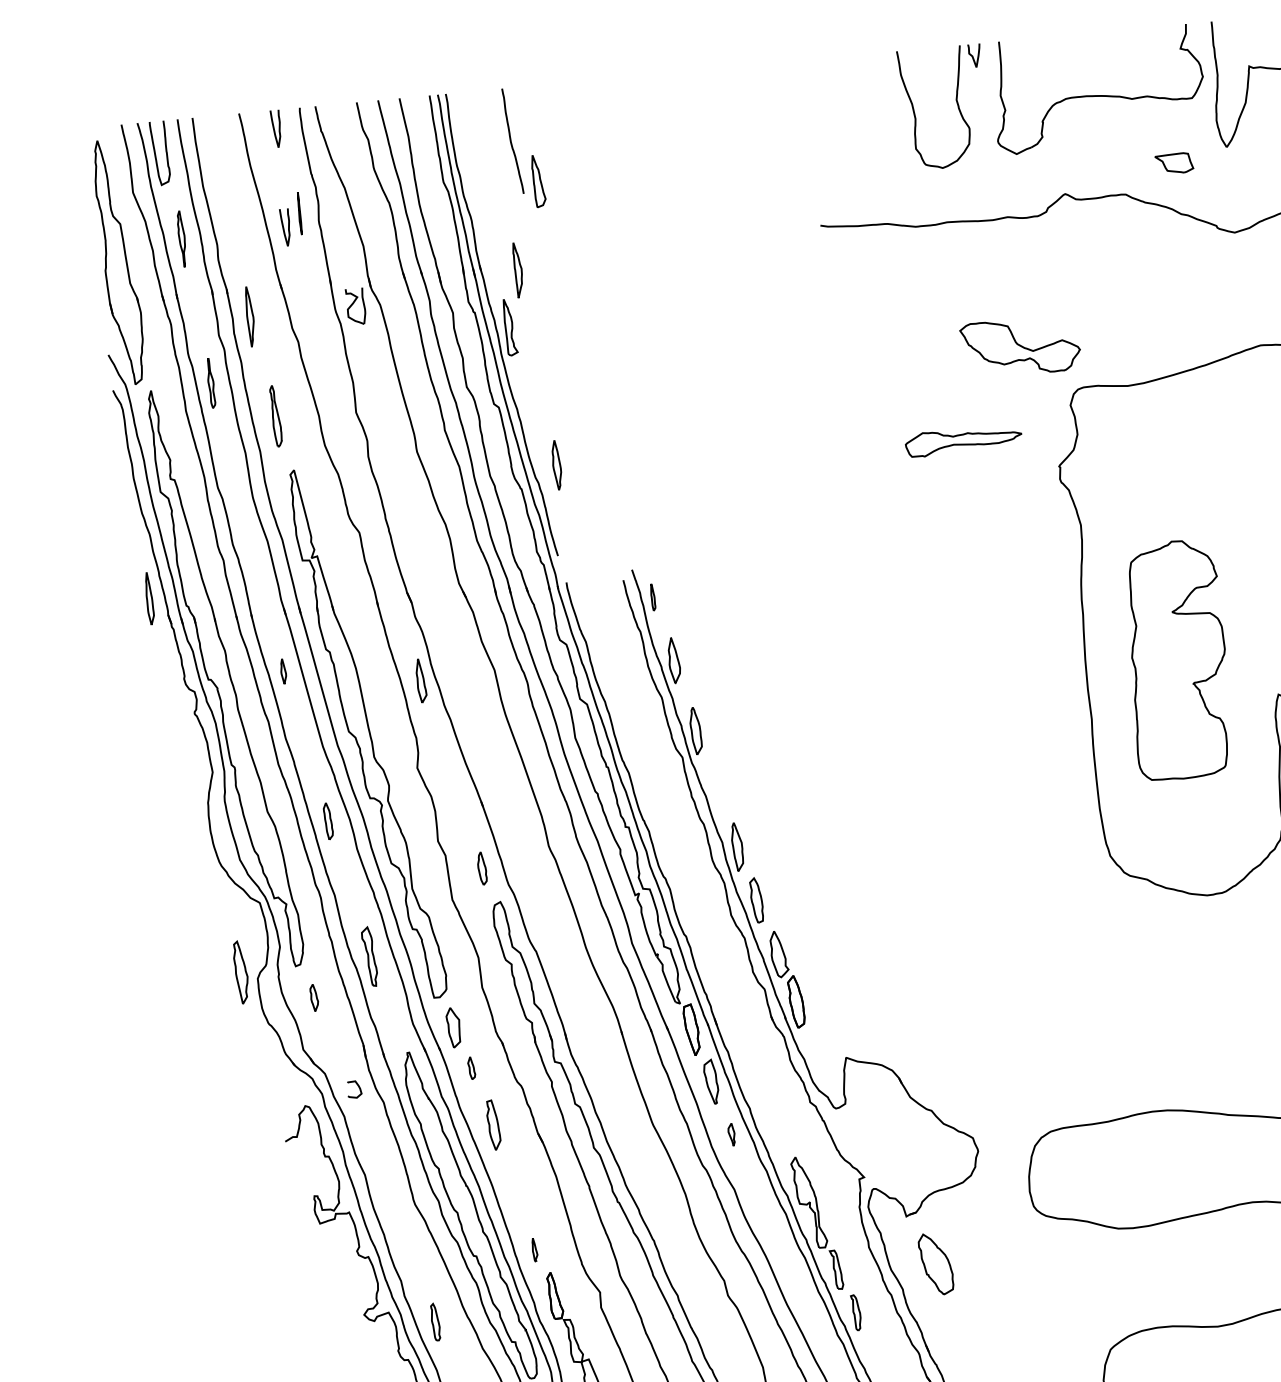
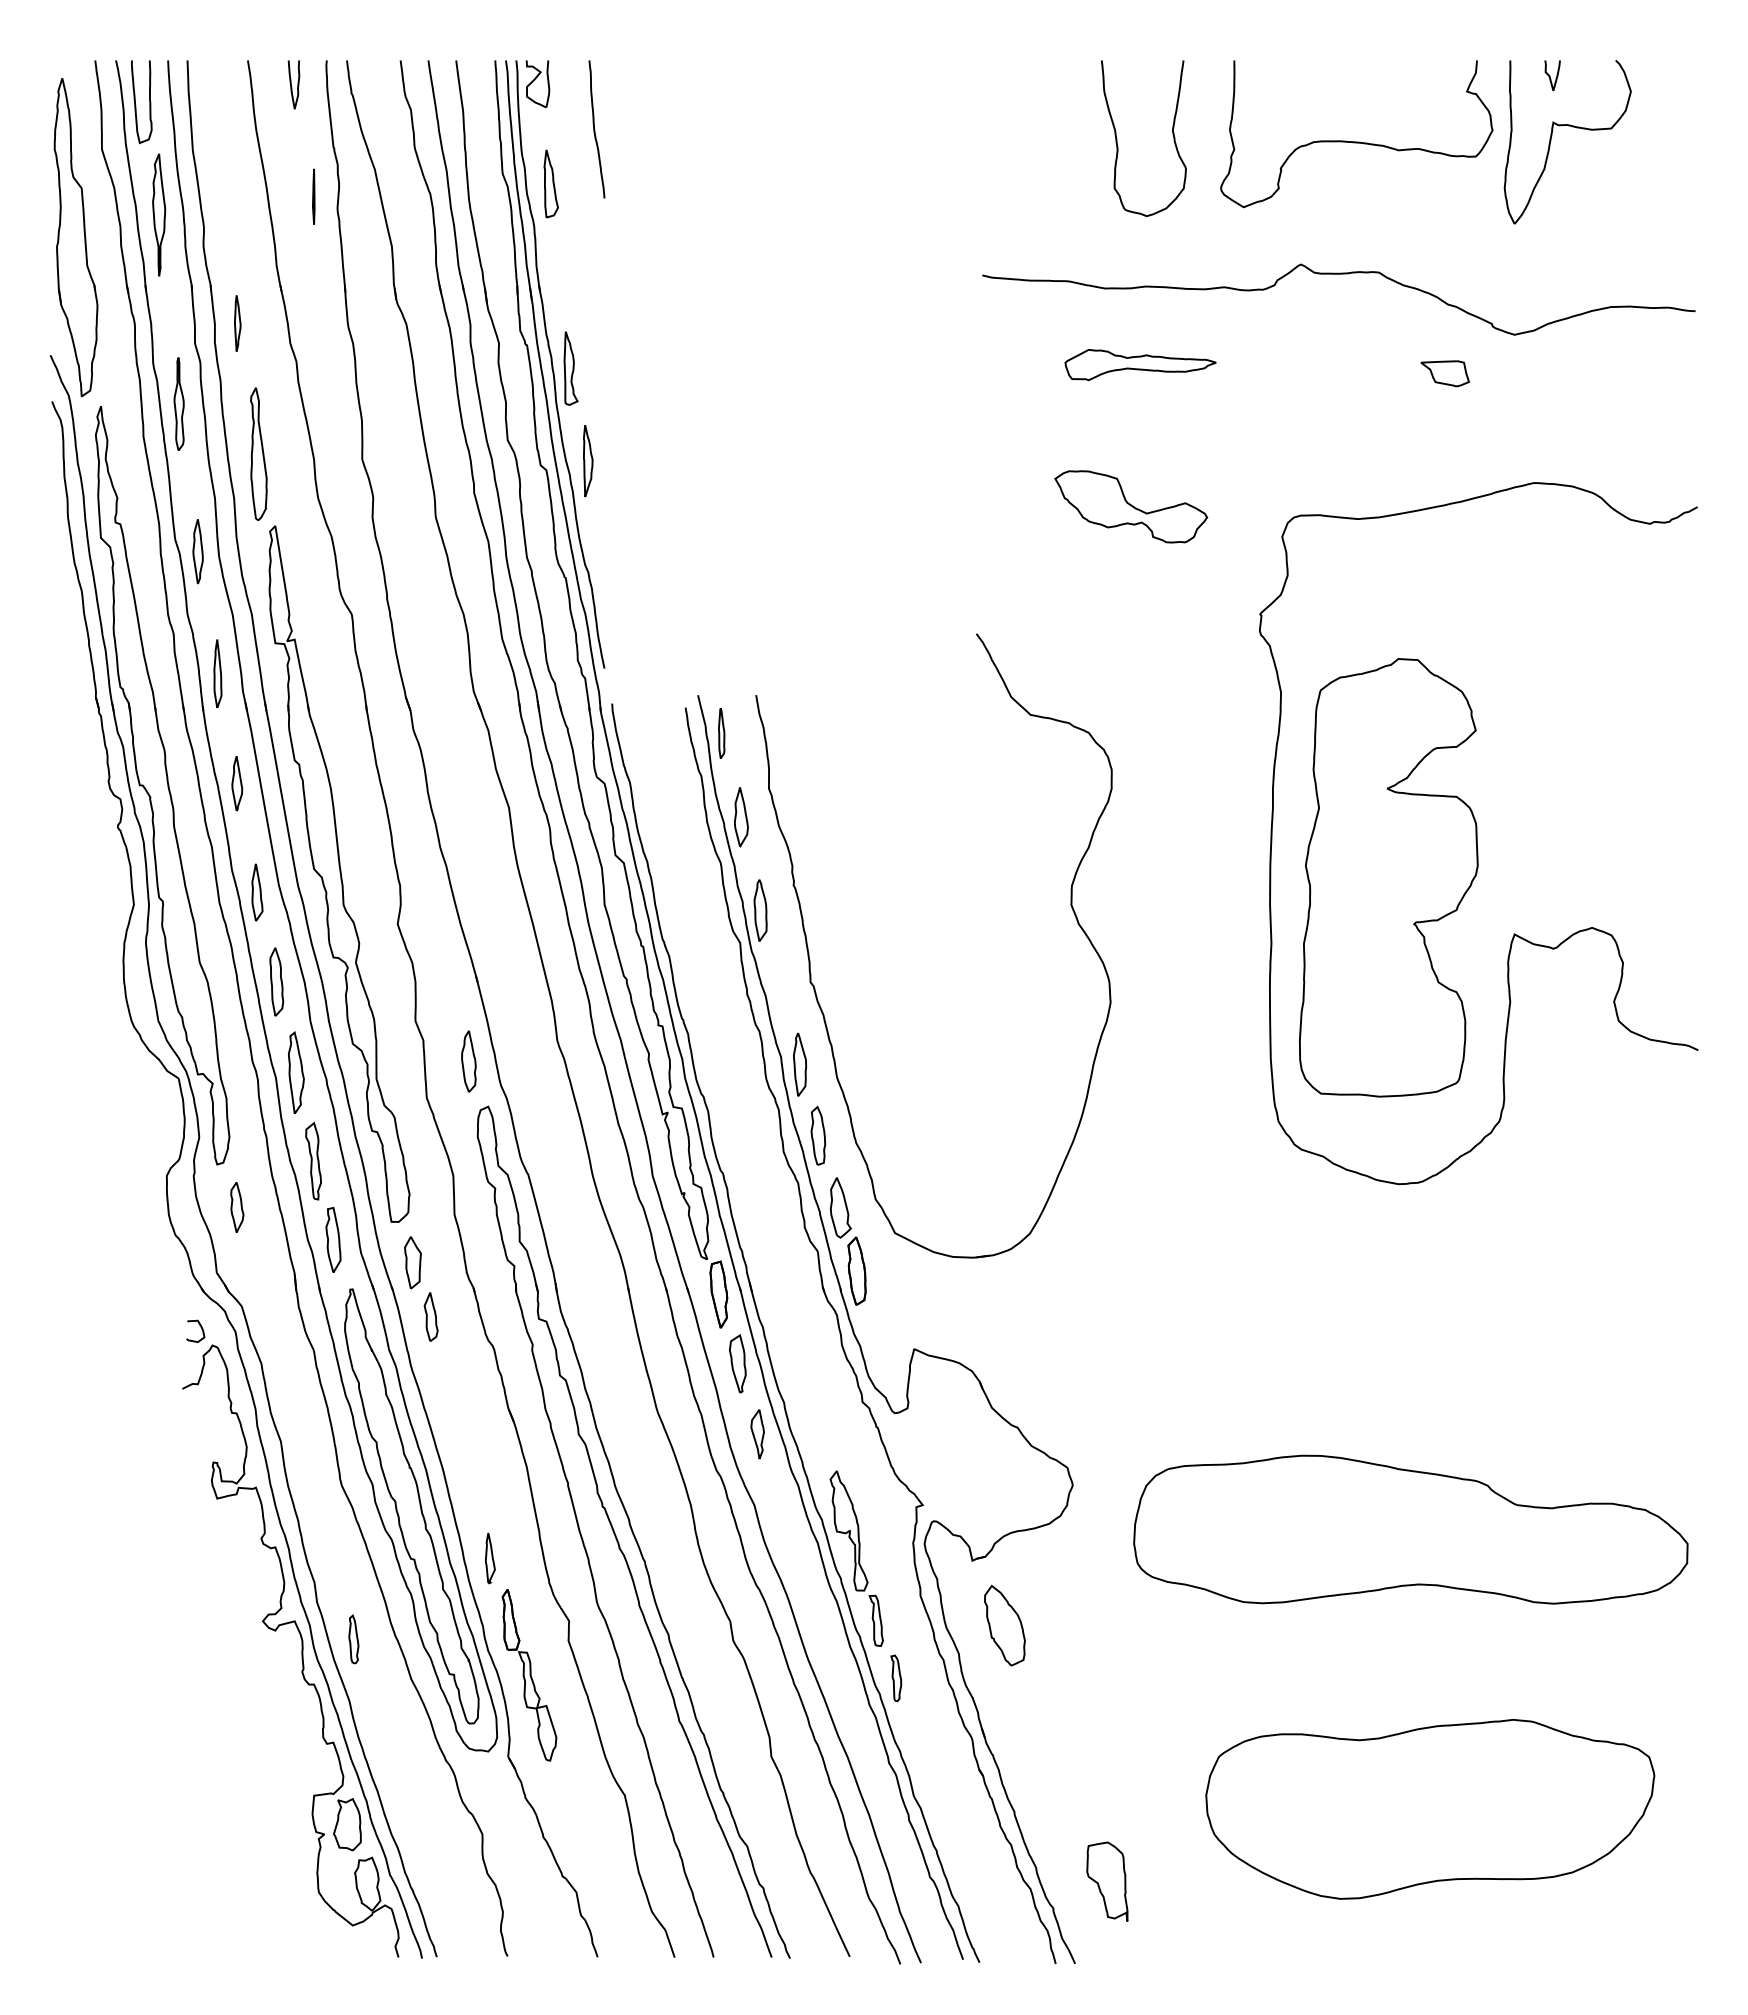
curve: (973, 55) -> (1550, 75), moved
part: (1173, 163) -> (1444, 373), moved
part: (538, 180) -> (550, 183), moved
curve: (283, 227) -> (291, 212), removed
part: (182, 238) -> (159, 214), size x1.67
part: (518, 270) -> (588, 461), moved
part: (355, 306) -> (537, 84), moved
part: (250, 316) -> (237, 323), size x0.71
part: (1020, 346) -> (1131, 506), moved
part: (210, 382) -> (178, 403), size x1.43
part: (275, 416) -> (258, 454), size x1.67
part: (963, 441) -> (1140, 365), moved
part: (556, 465) -> (197, 551), moved
part: (652, 597) -> (721, 733), size x1.43
part: (149, 598) -> (217, 673), moved
part: (1177, 659) -> (1388, 877), size x1.43
part: (283, 671) -> (237, 783), size x1.67
part: (421, 680) -> (257, 892), moved
part: (737, 765) -> (810, 960), added
part: (328, 820) -> (276, 981), size x1.43
part: (481, 868) -> (468, 1061), size x1.43
part: (241, 972) -> (296, 1072), moved
part: (314, 997) -> (237, 1207), size x1.43
part: (471, 1067) -> (430, 1316), size x1.67
curve: (357, 1086) -> (200, 1327), moved
part: (493, 1124) -> (333, 1239), moved
part: (731, 1134) -> (757, 1434), size x1.67
part: (534, 1249) -> (490, 1558), size x1.67

